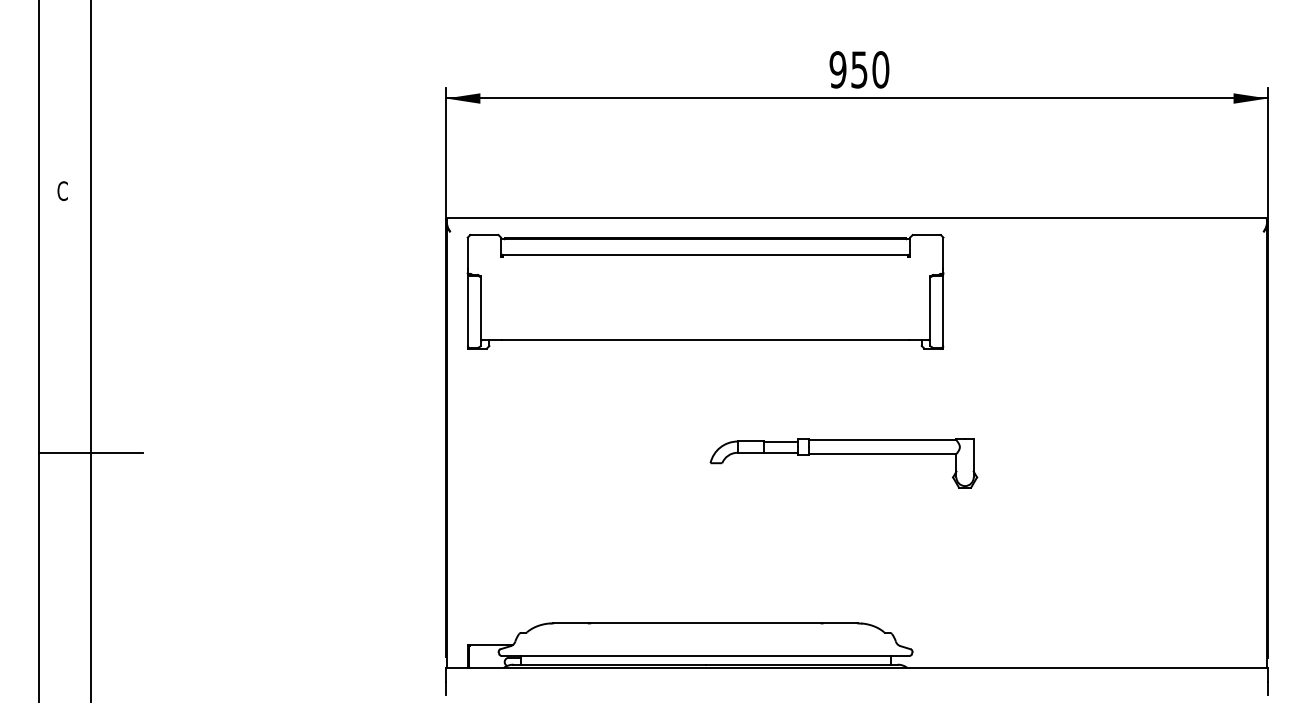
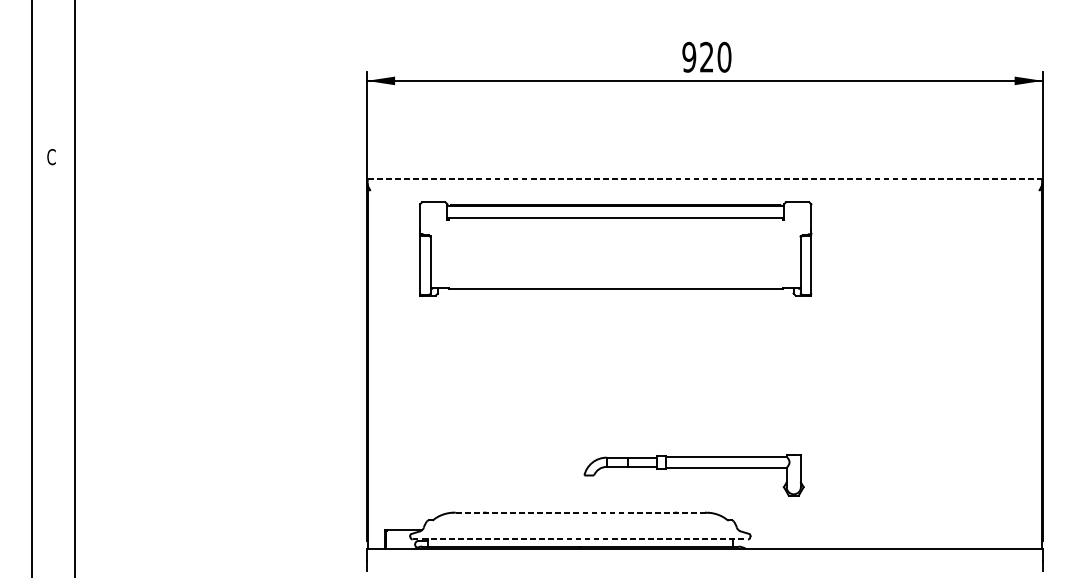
text: (859, 69) -> (706, 57), 950 -> 920
line: (856, 218) -> (704, 179), solid -> dashed
part: (705, 291) -> (615, 248), moved
line: (90, 453) -> (74, 372), removed
part: (843, 454) -> (693, 468), moved
line: (705, 623) -> (580, 512), solid -> dashed
line: (705, 655) -> (580, 539), solid -> dashed

